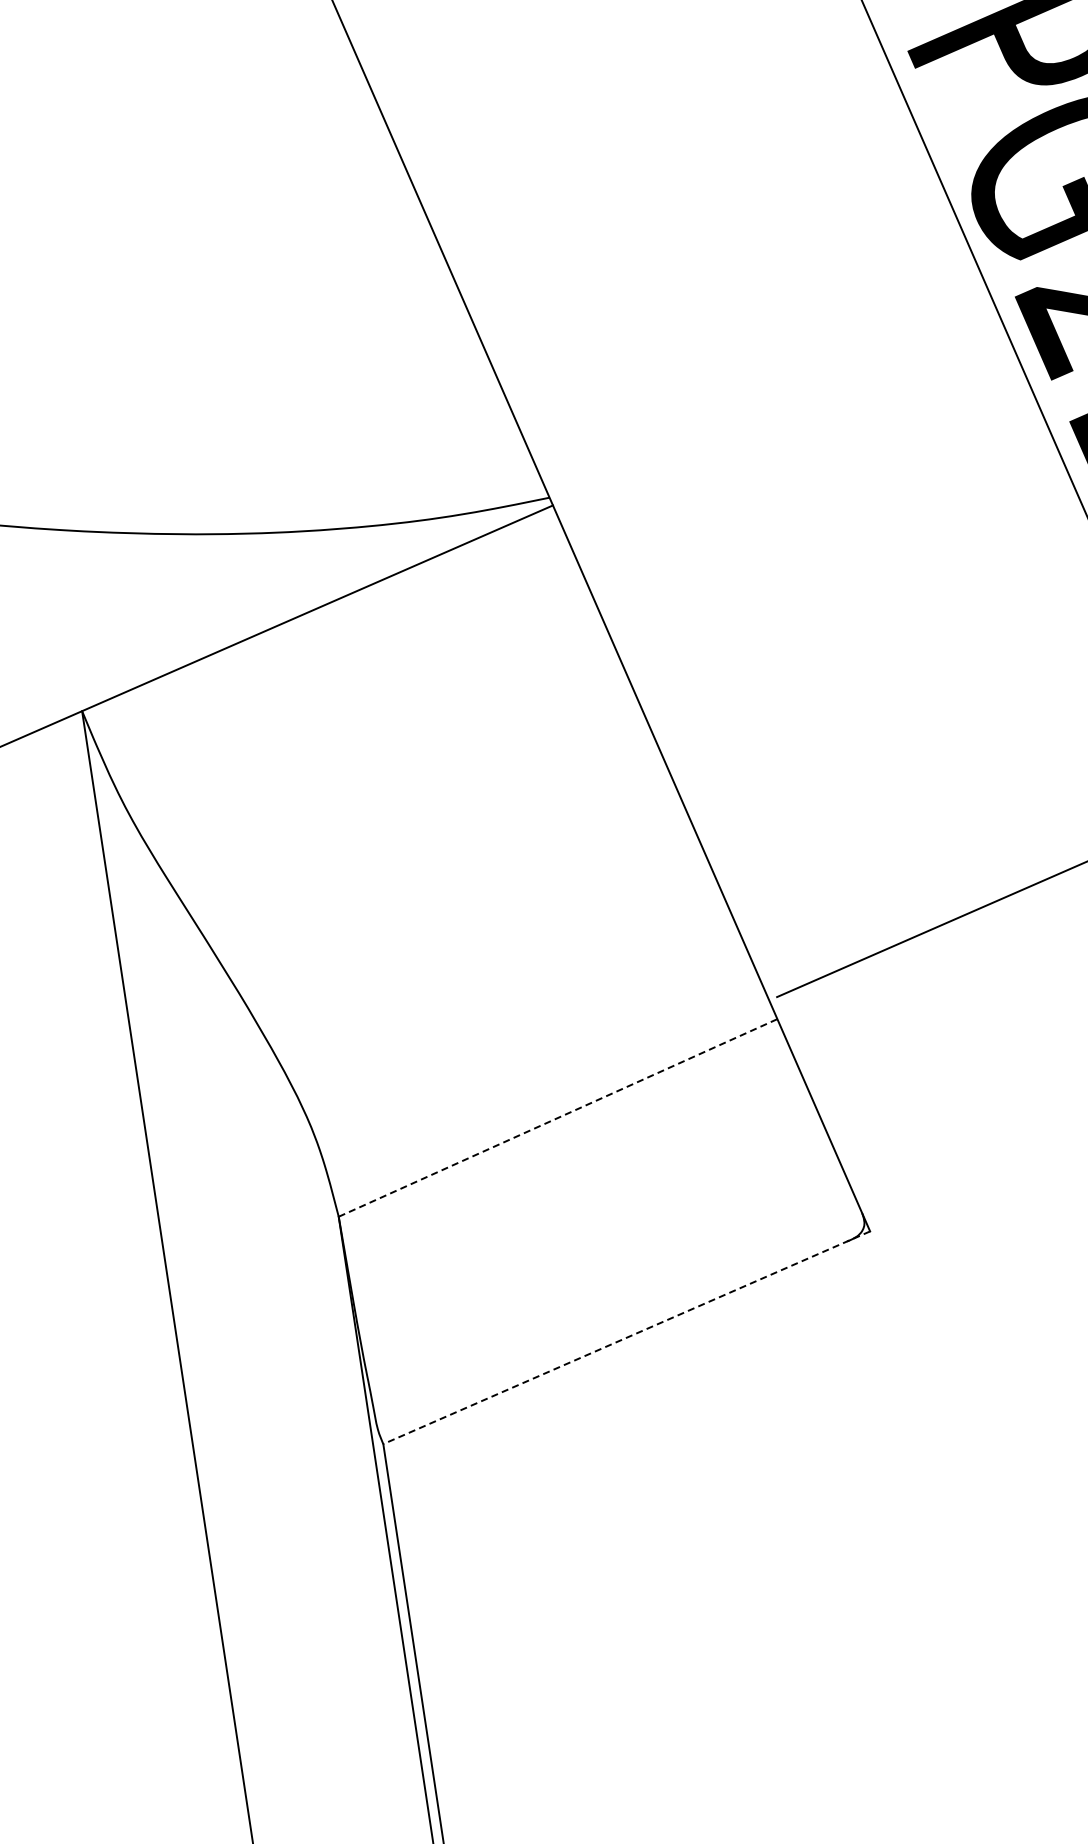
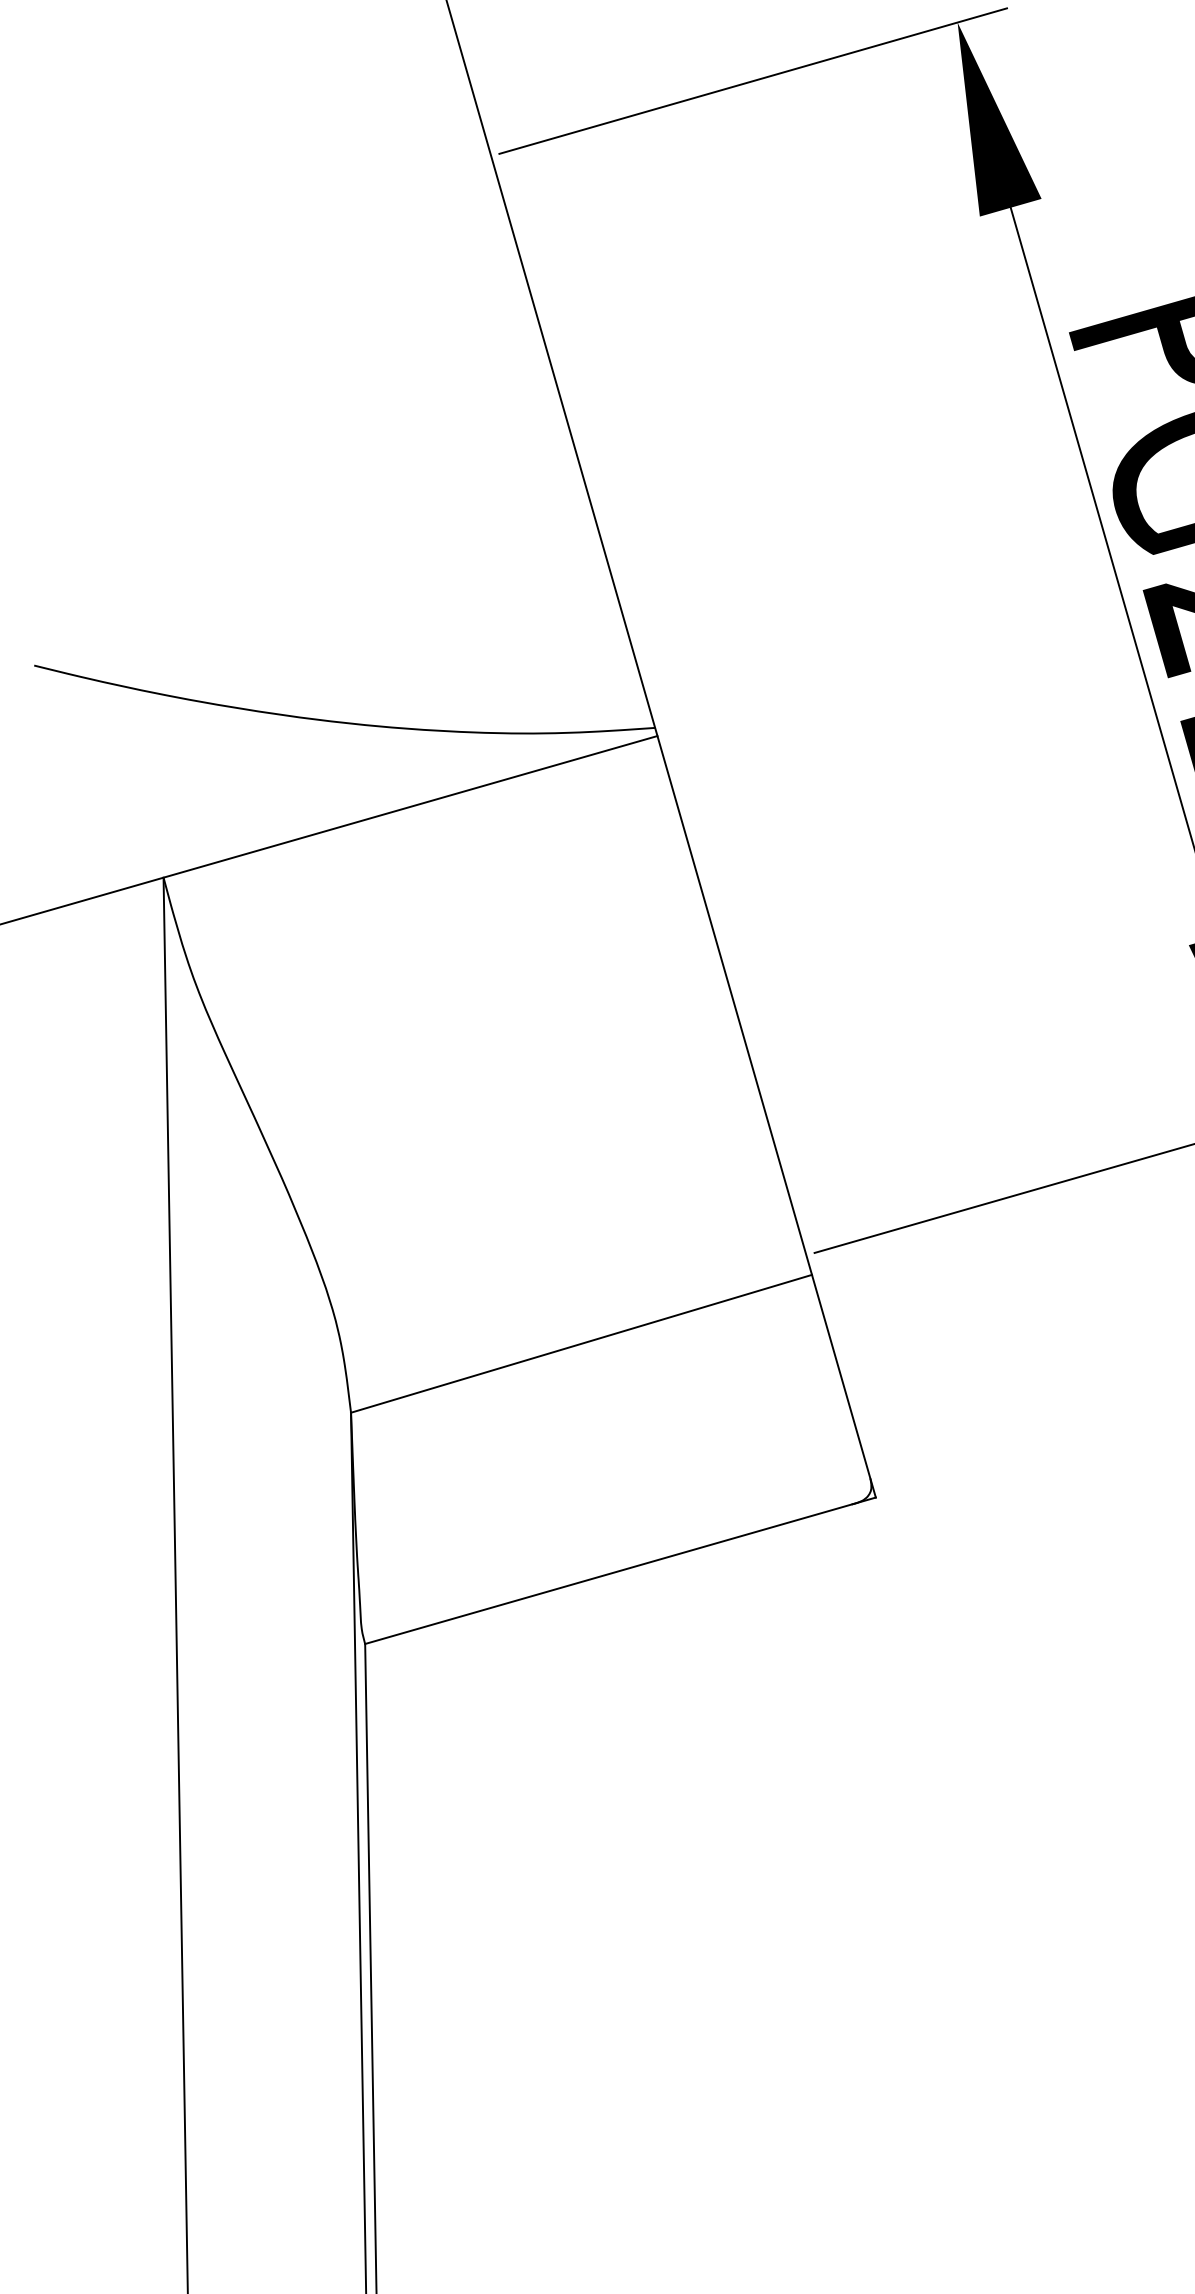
line: (558, 1117) -> (581, 1343), dashed -> solid
line: (626, 1337) -> (620, 1570), dashed -> solid

